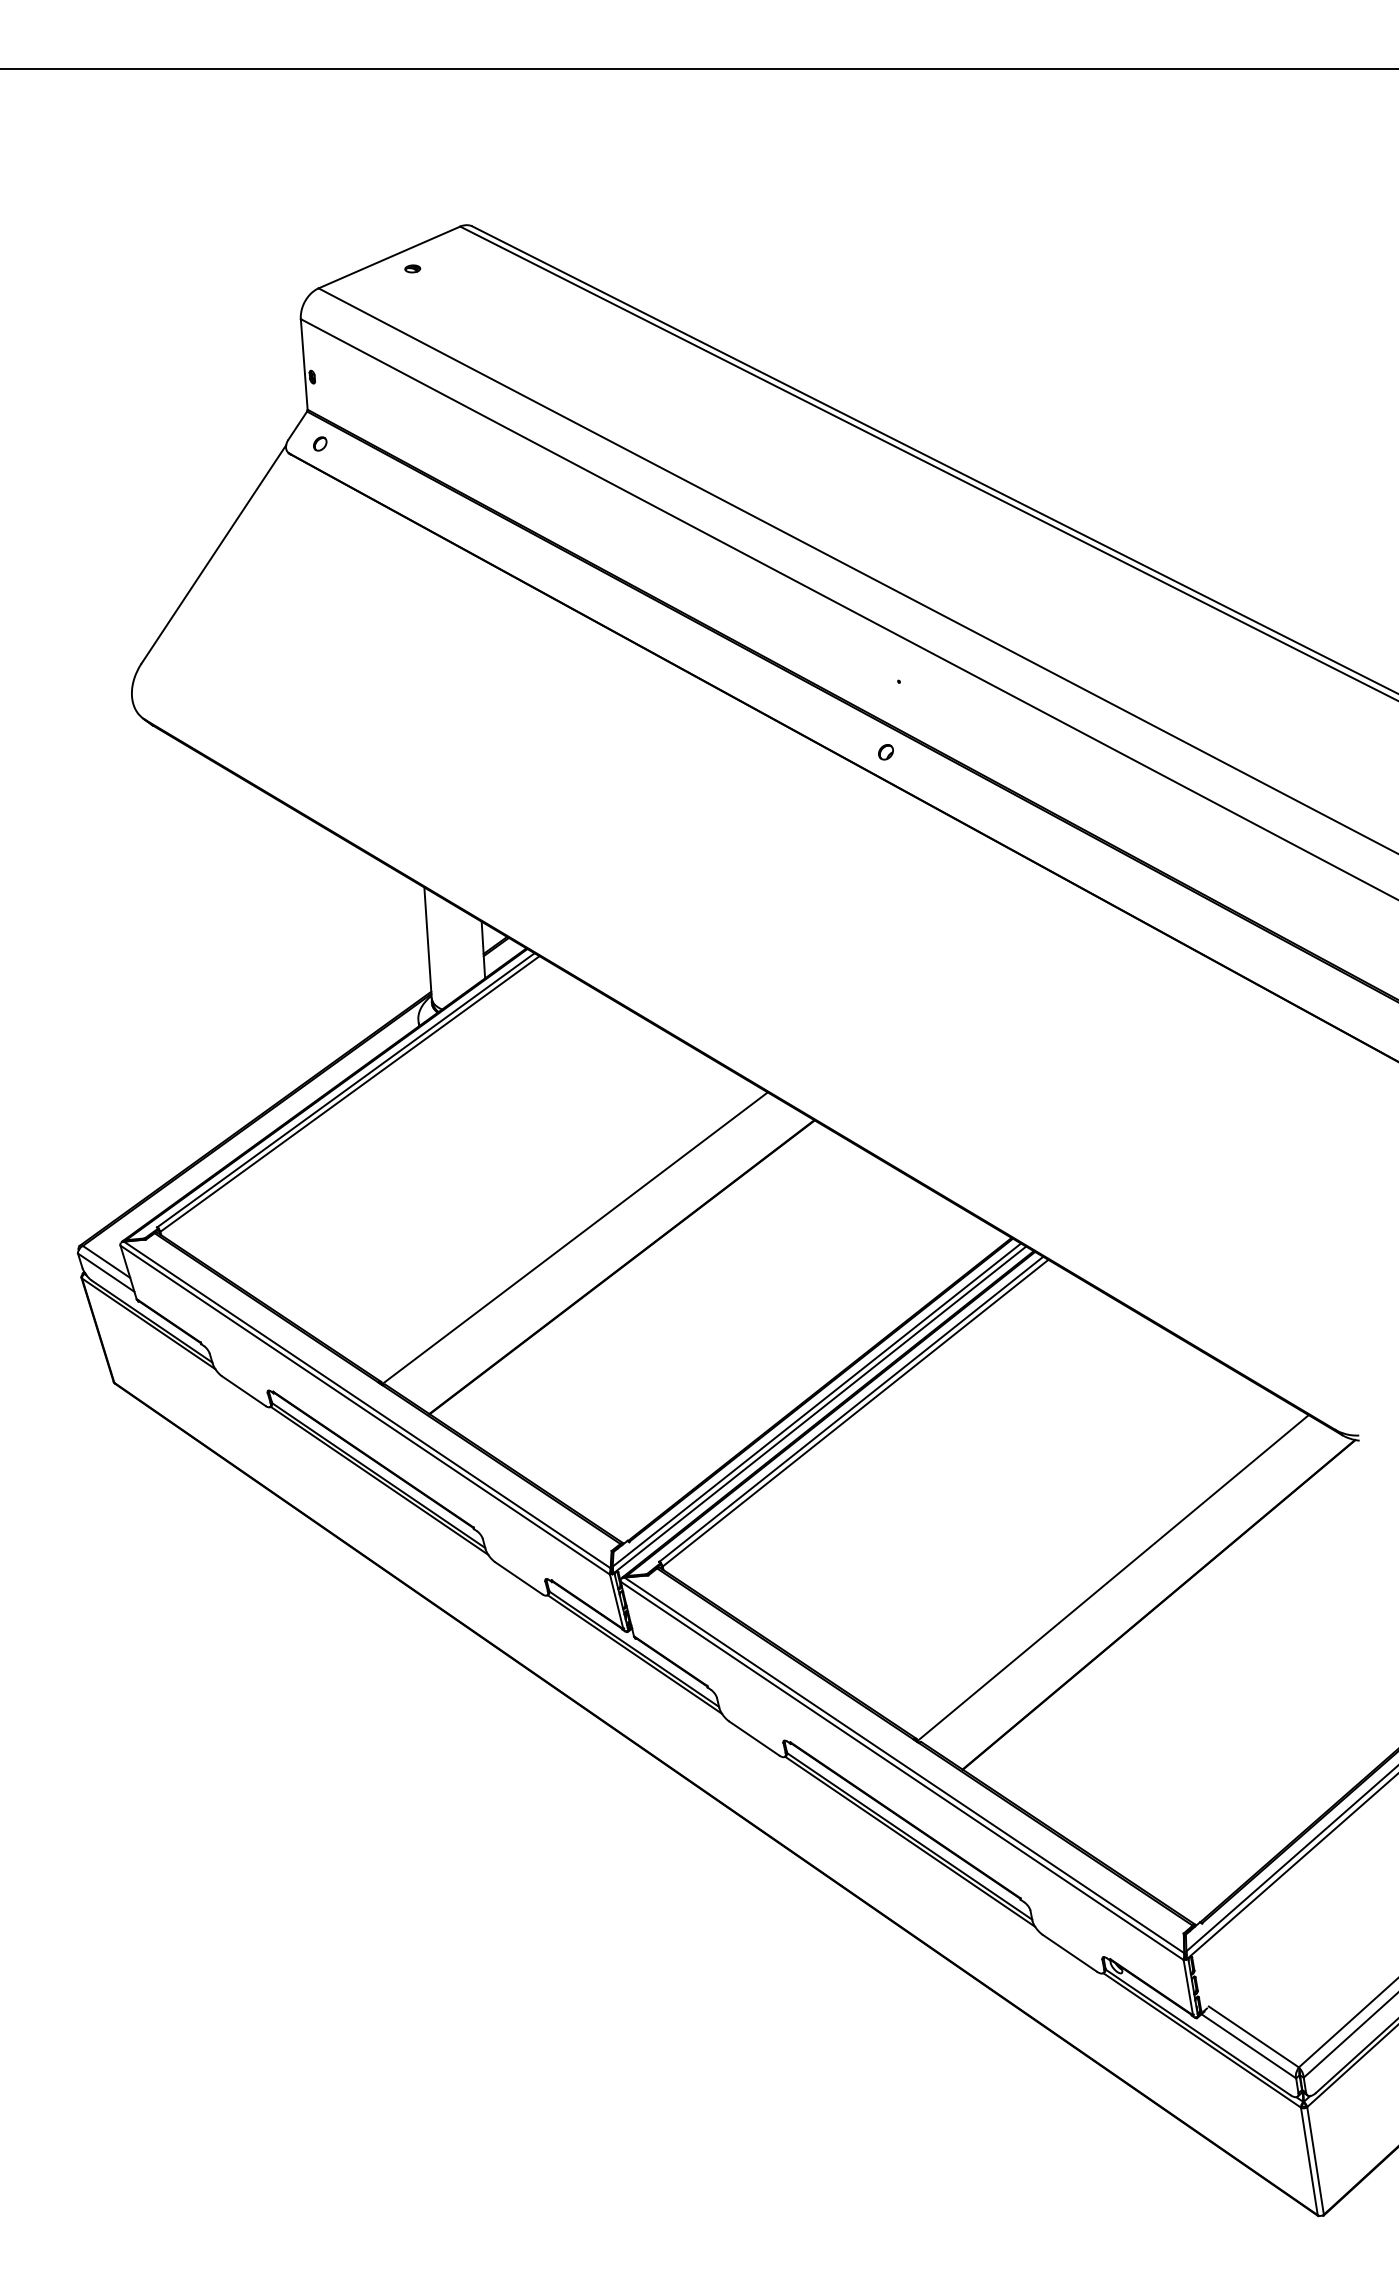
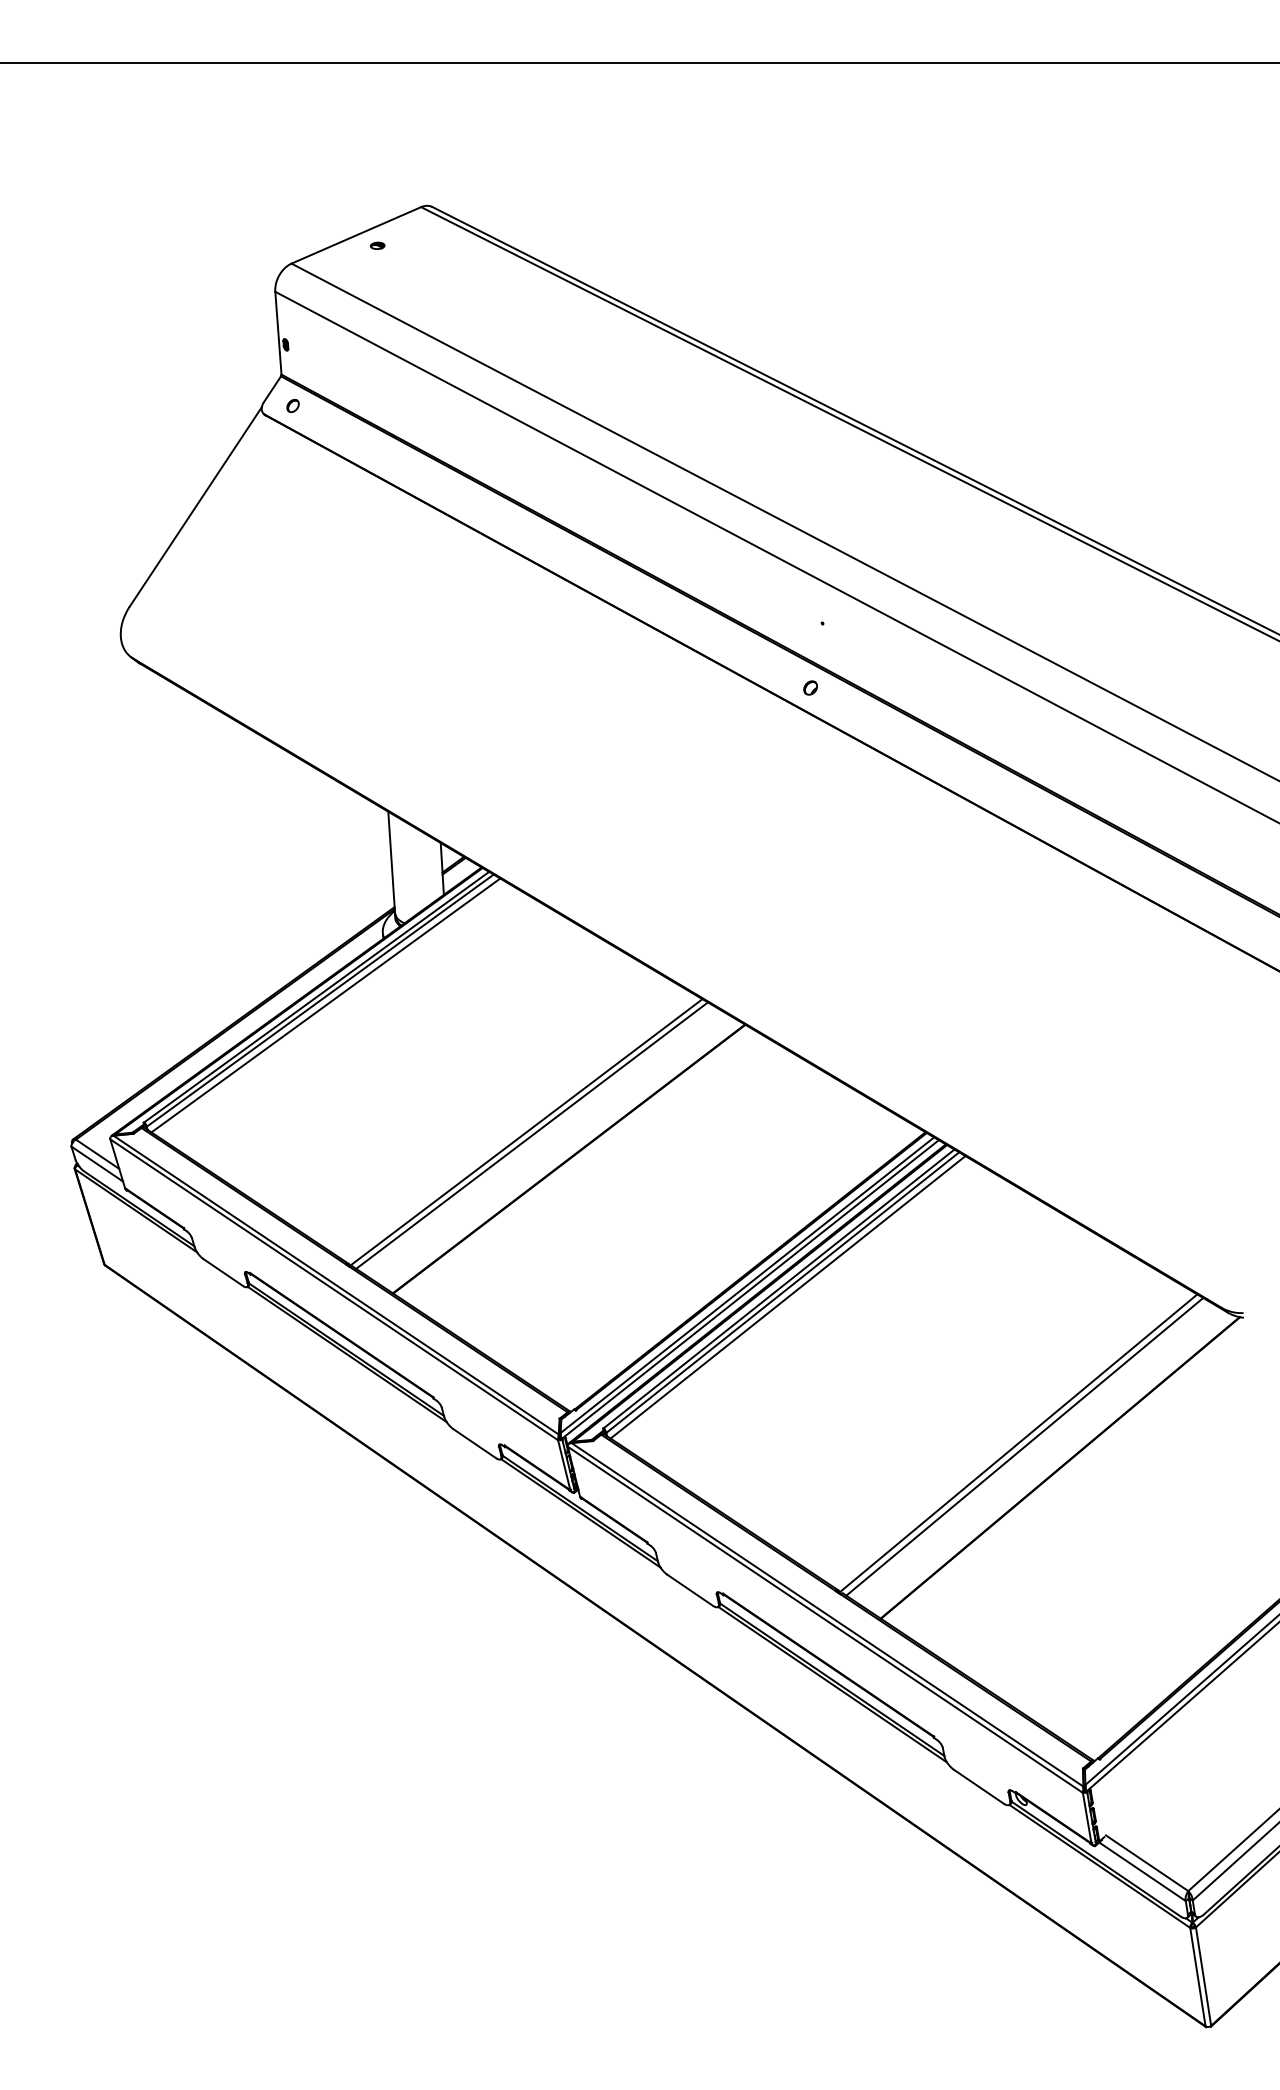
line: (355, 1099) -> (325, 1005), added
line: (581, 1241) -> (532, 1135), added
line: (861, 1417) -> (788, 1296), added
line: (1120, 1581) -> (1025, 1446), added

